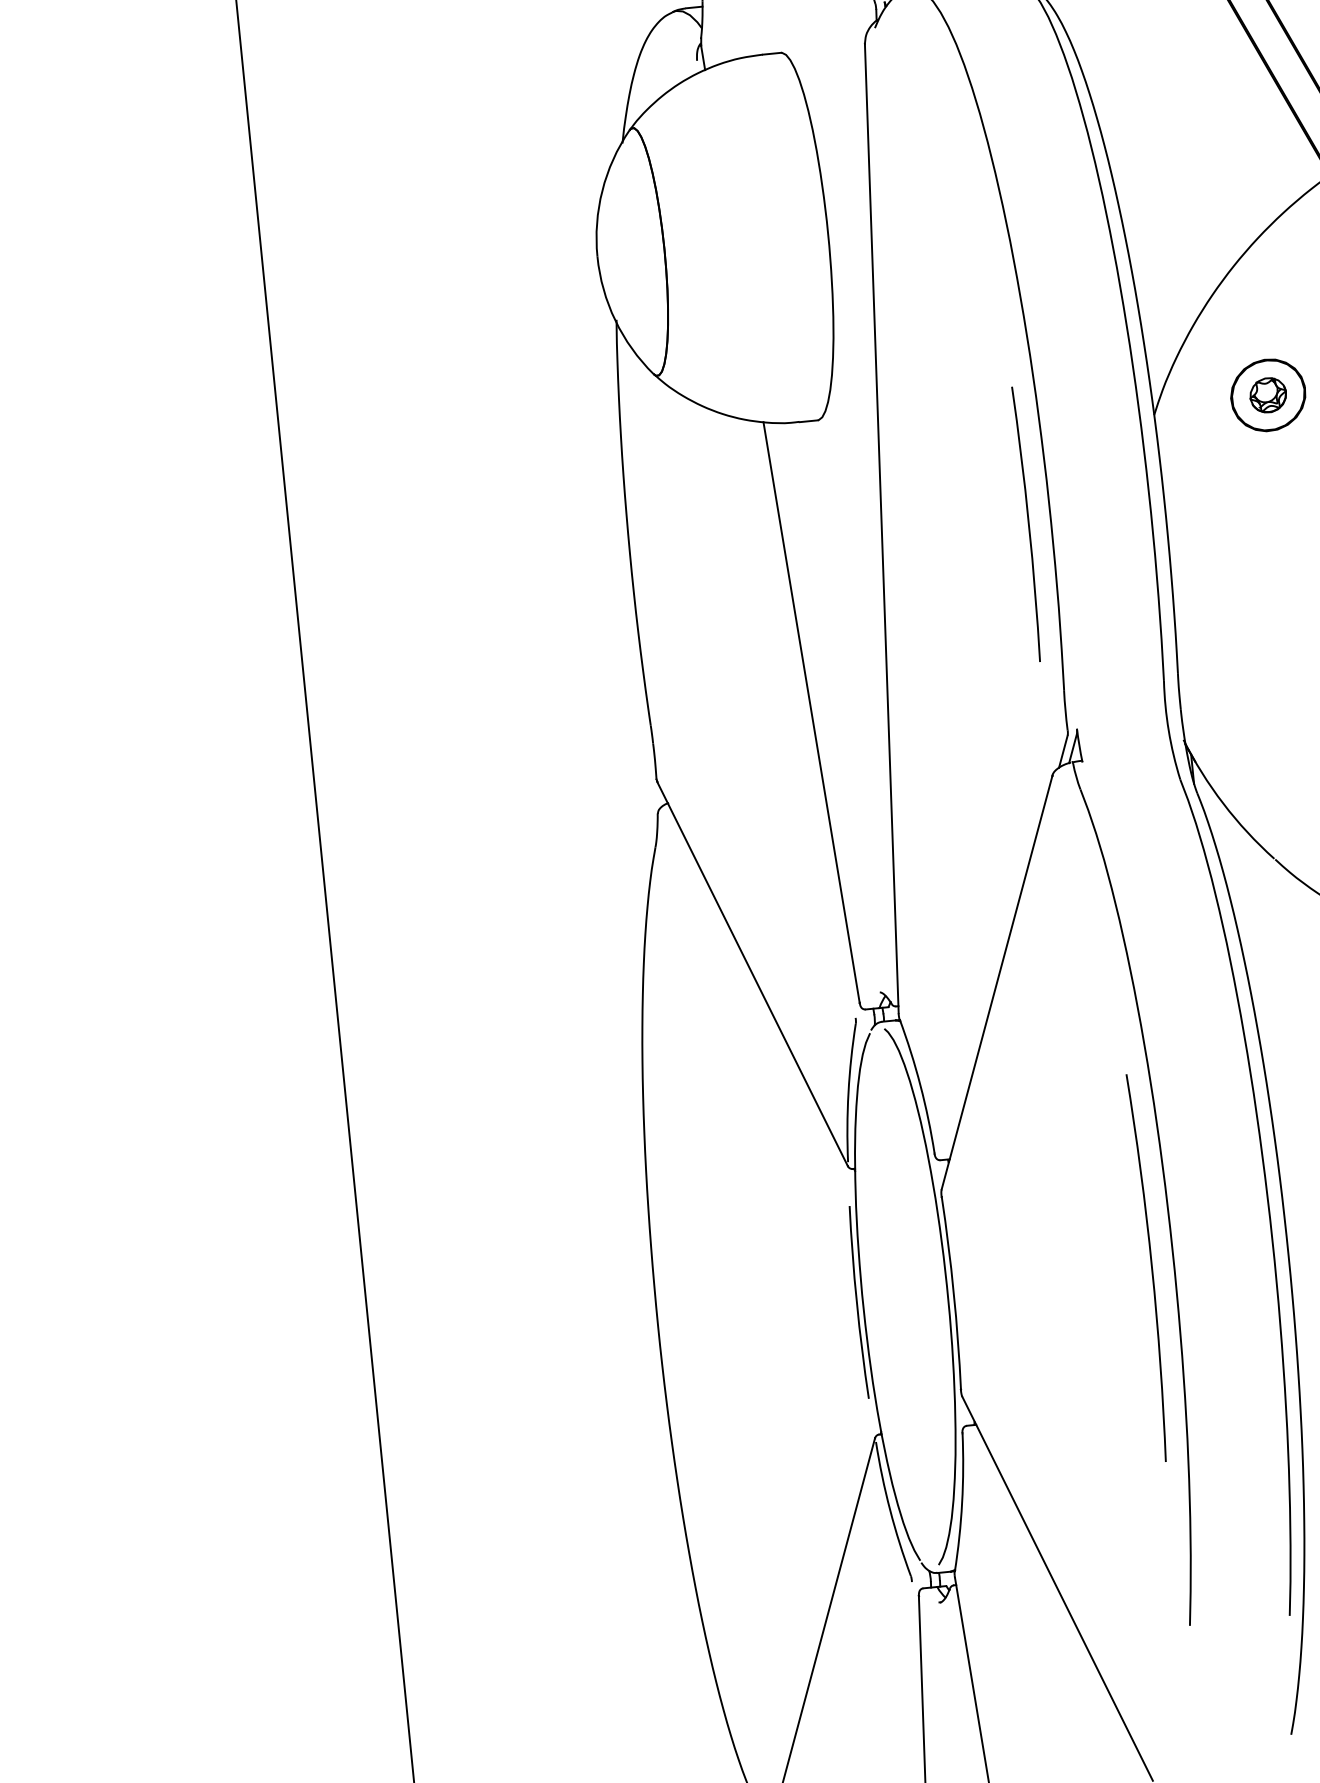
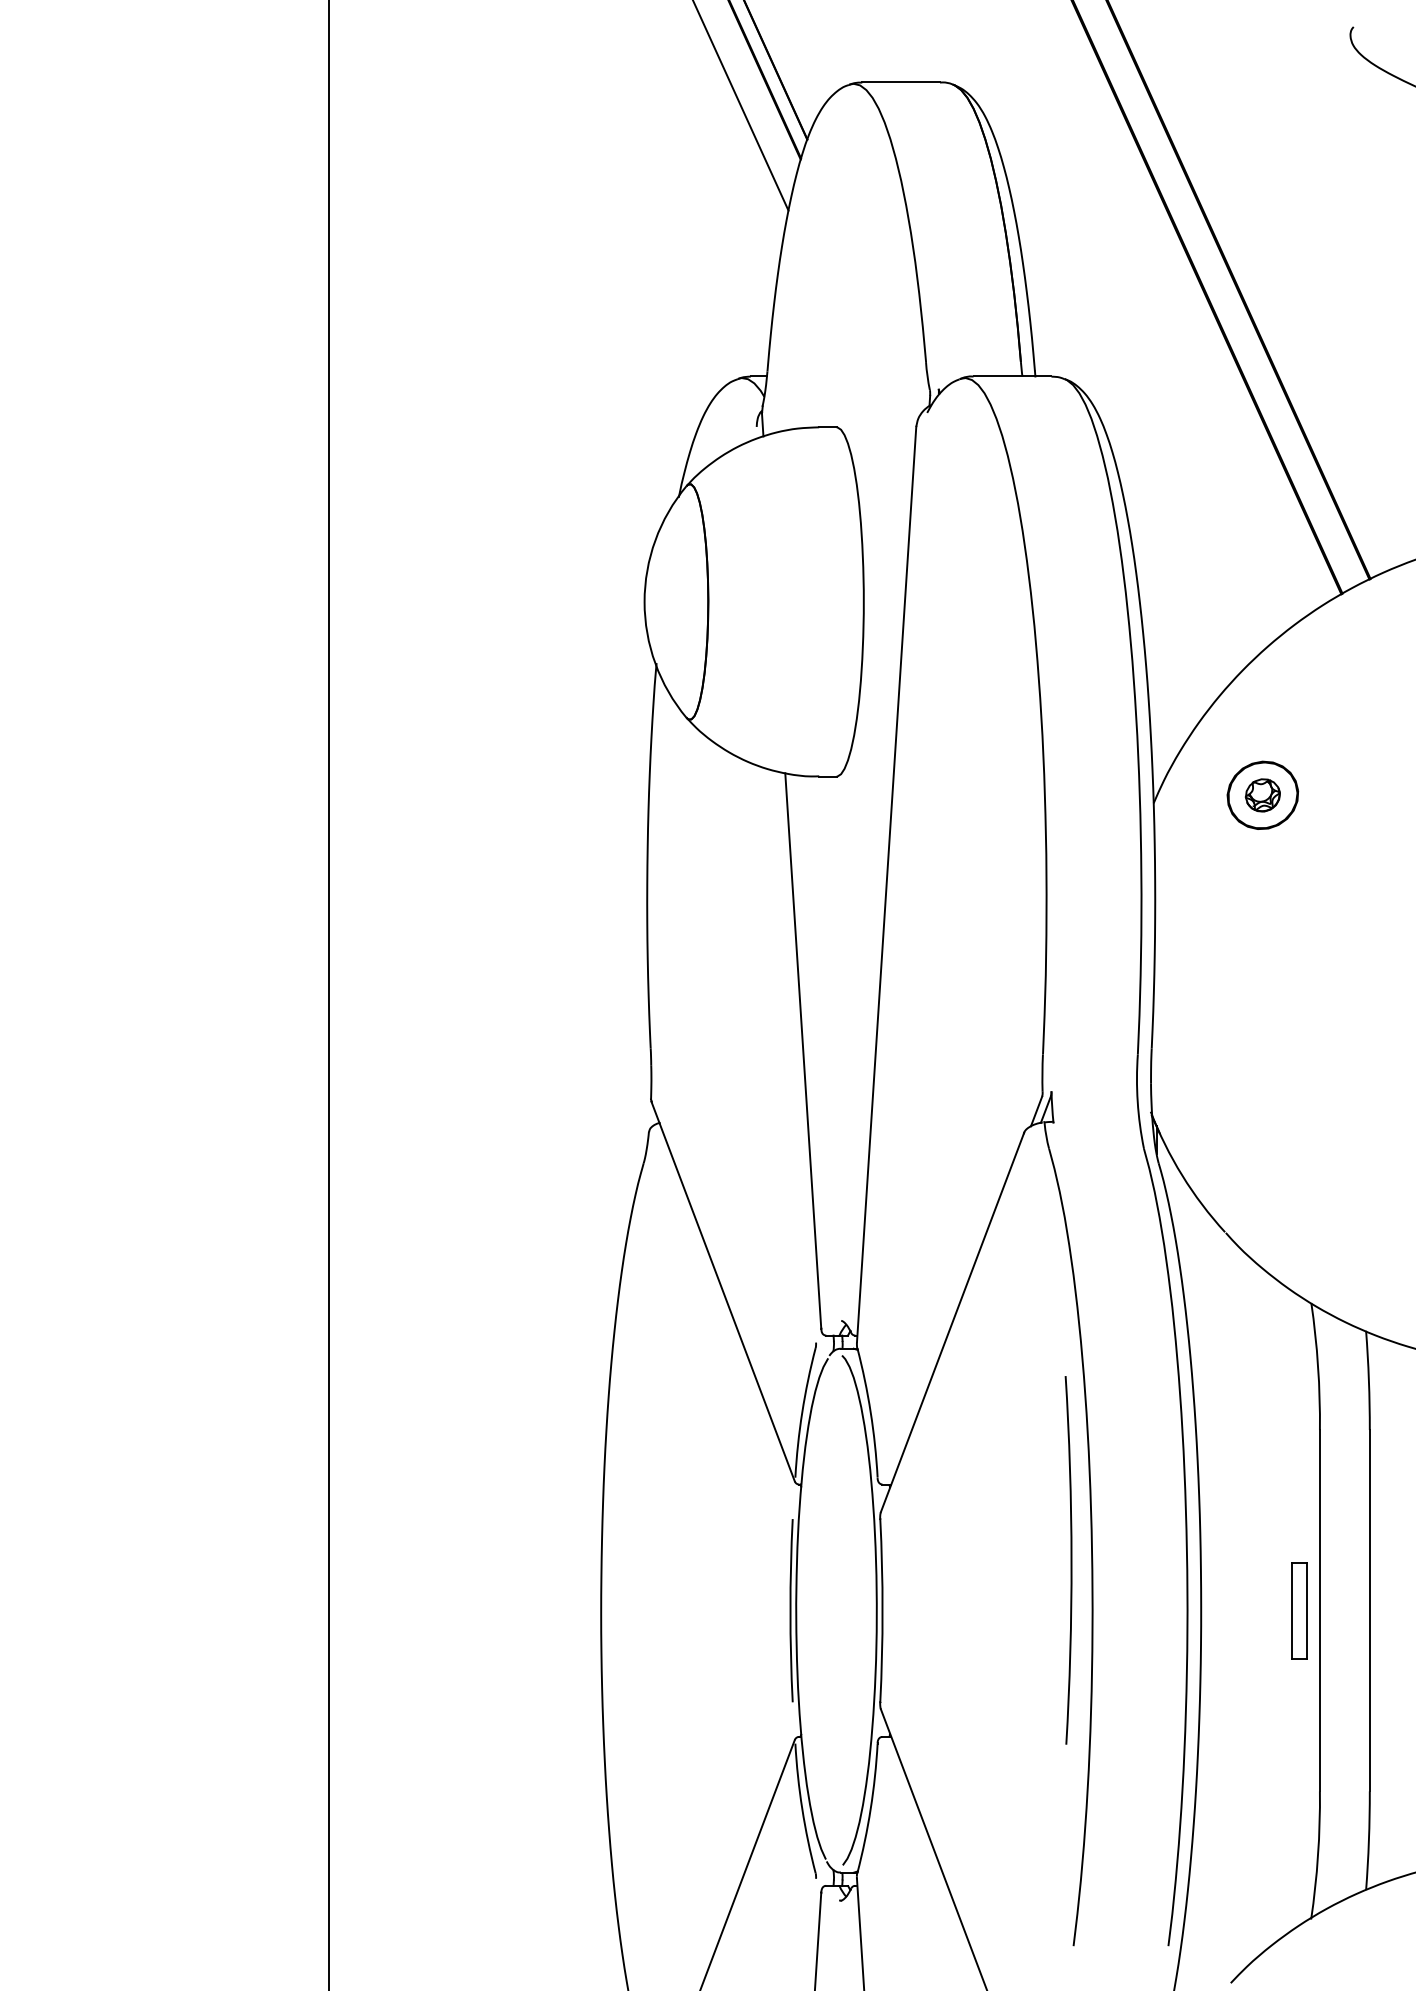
arc: (1027, 523) -> (1024, 893), removed
arc: (1150, 1267) -> (1070, 1560), moved

